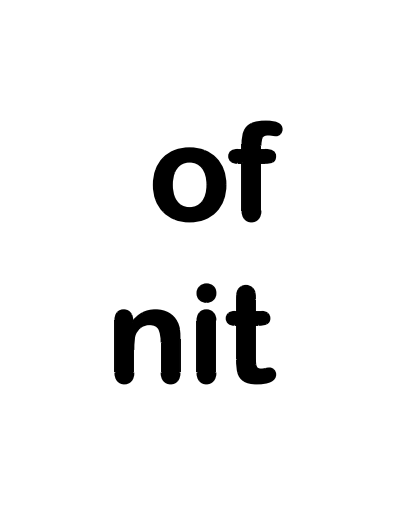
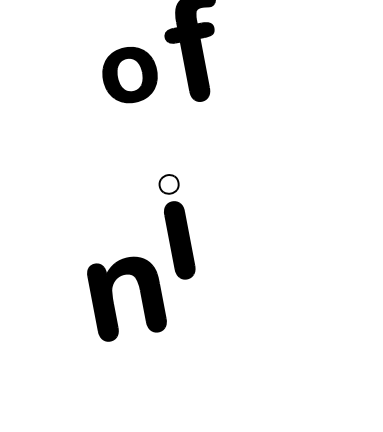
part: (189, 184) -> (129, 74), size x0.7
fill: (206, 292) -> (169, 183), removed
part: (250, 334) -> (223, 218), removed
part: (134, 346) -> (113, 300), moved

